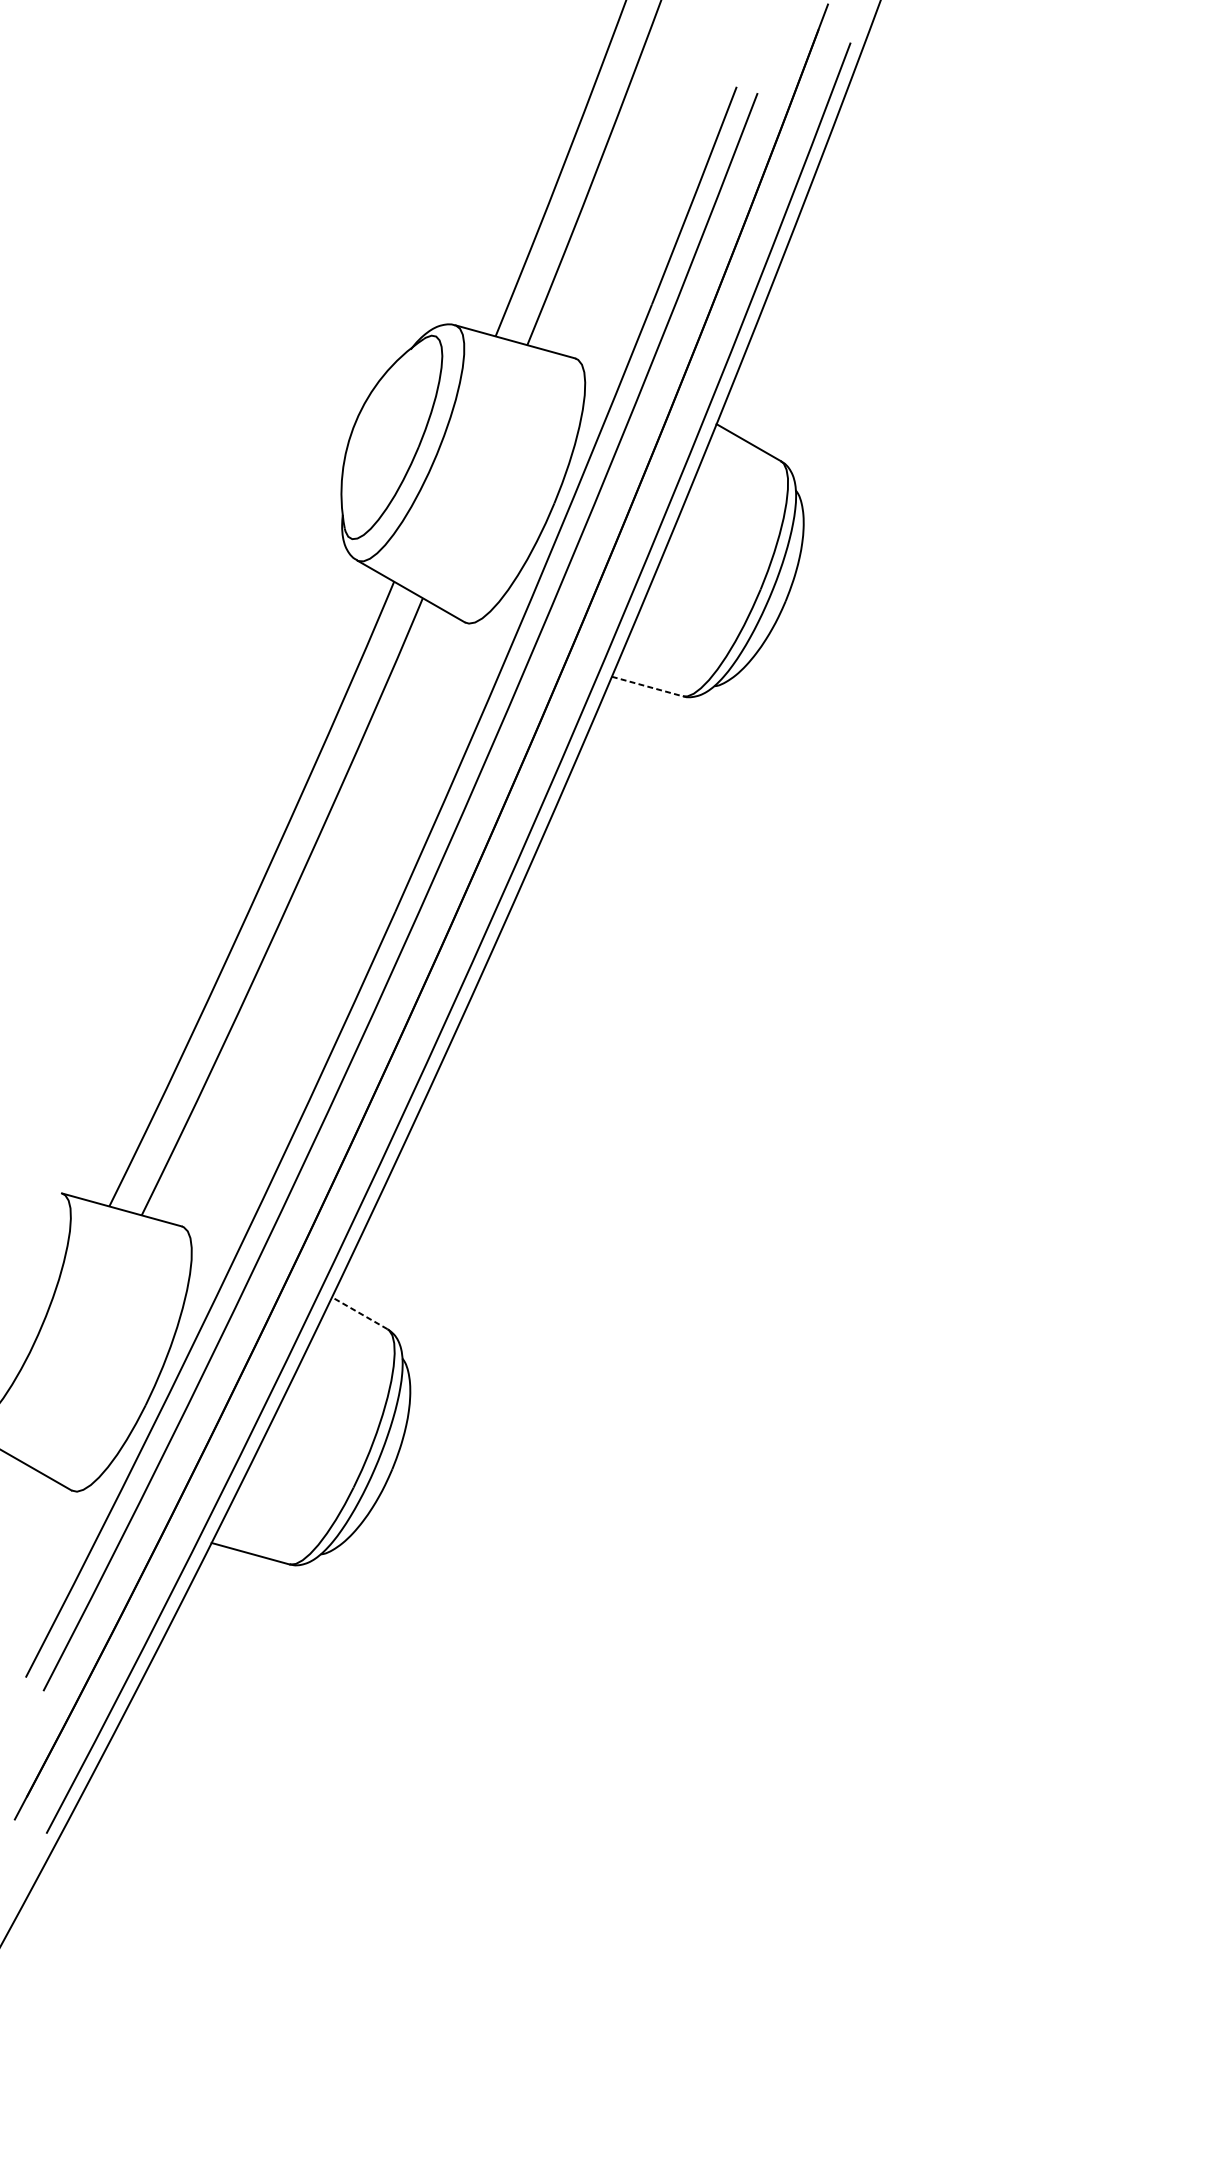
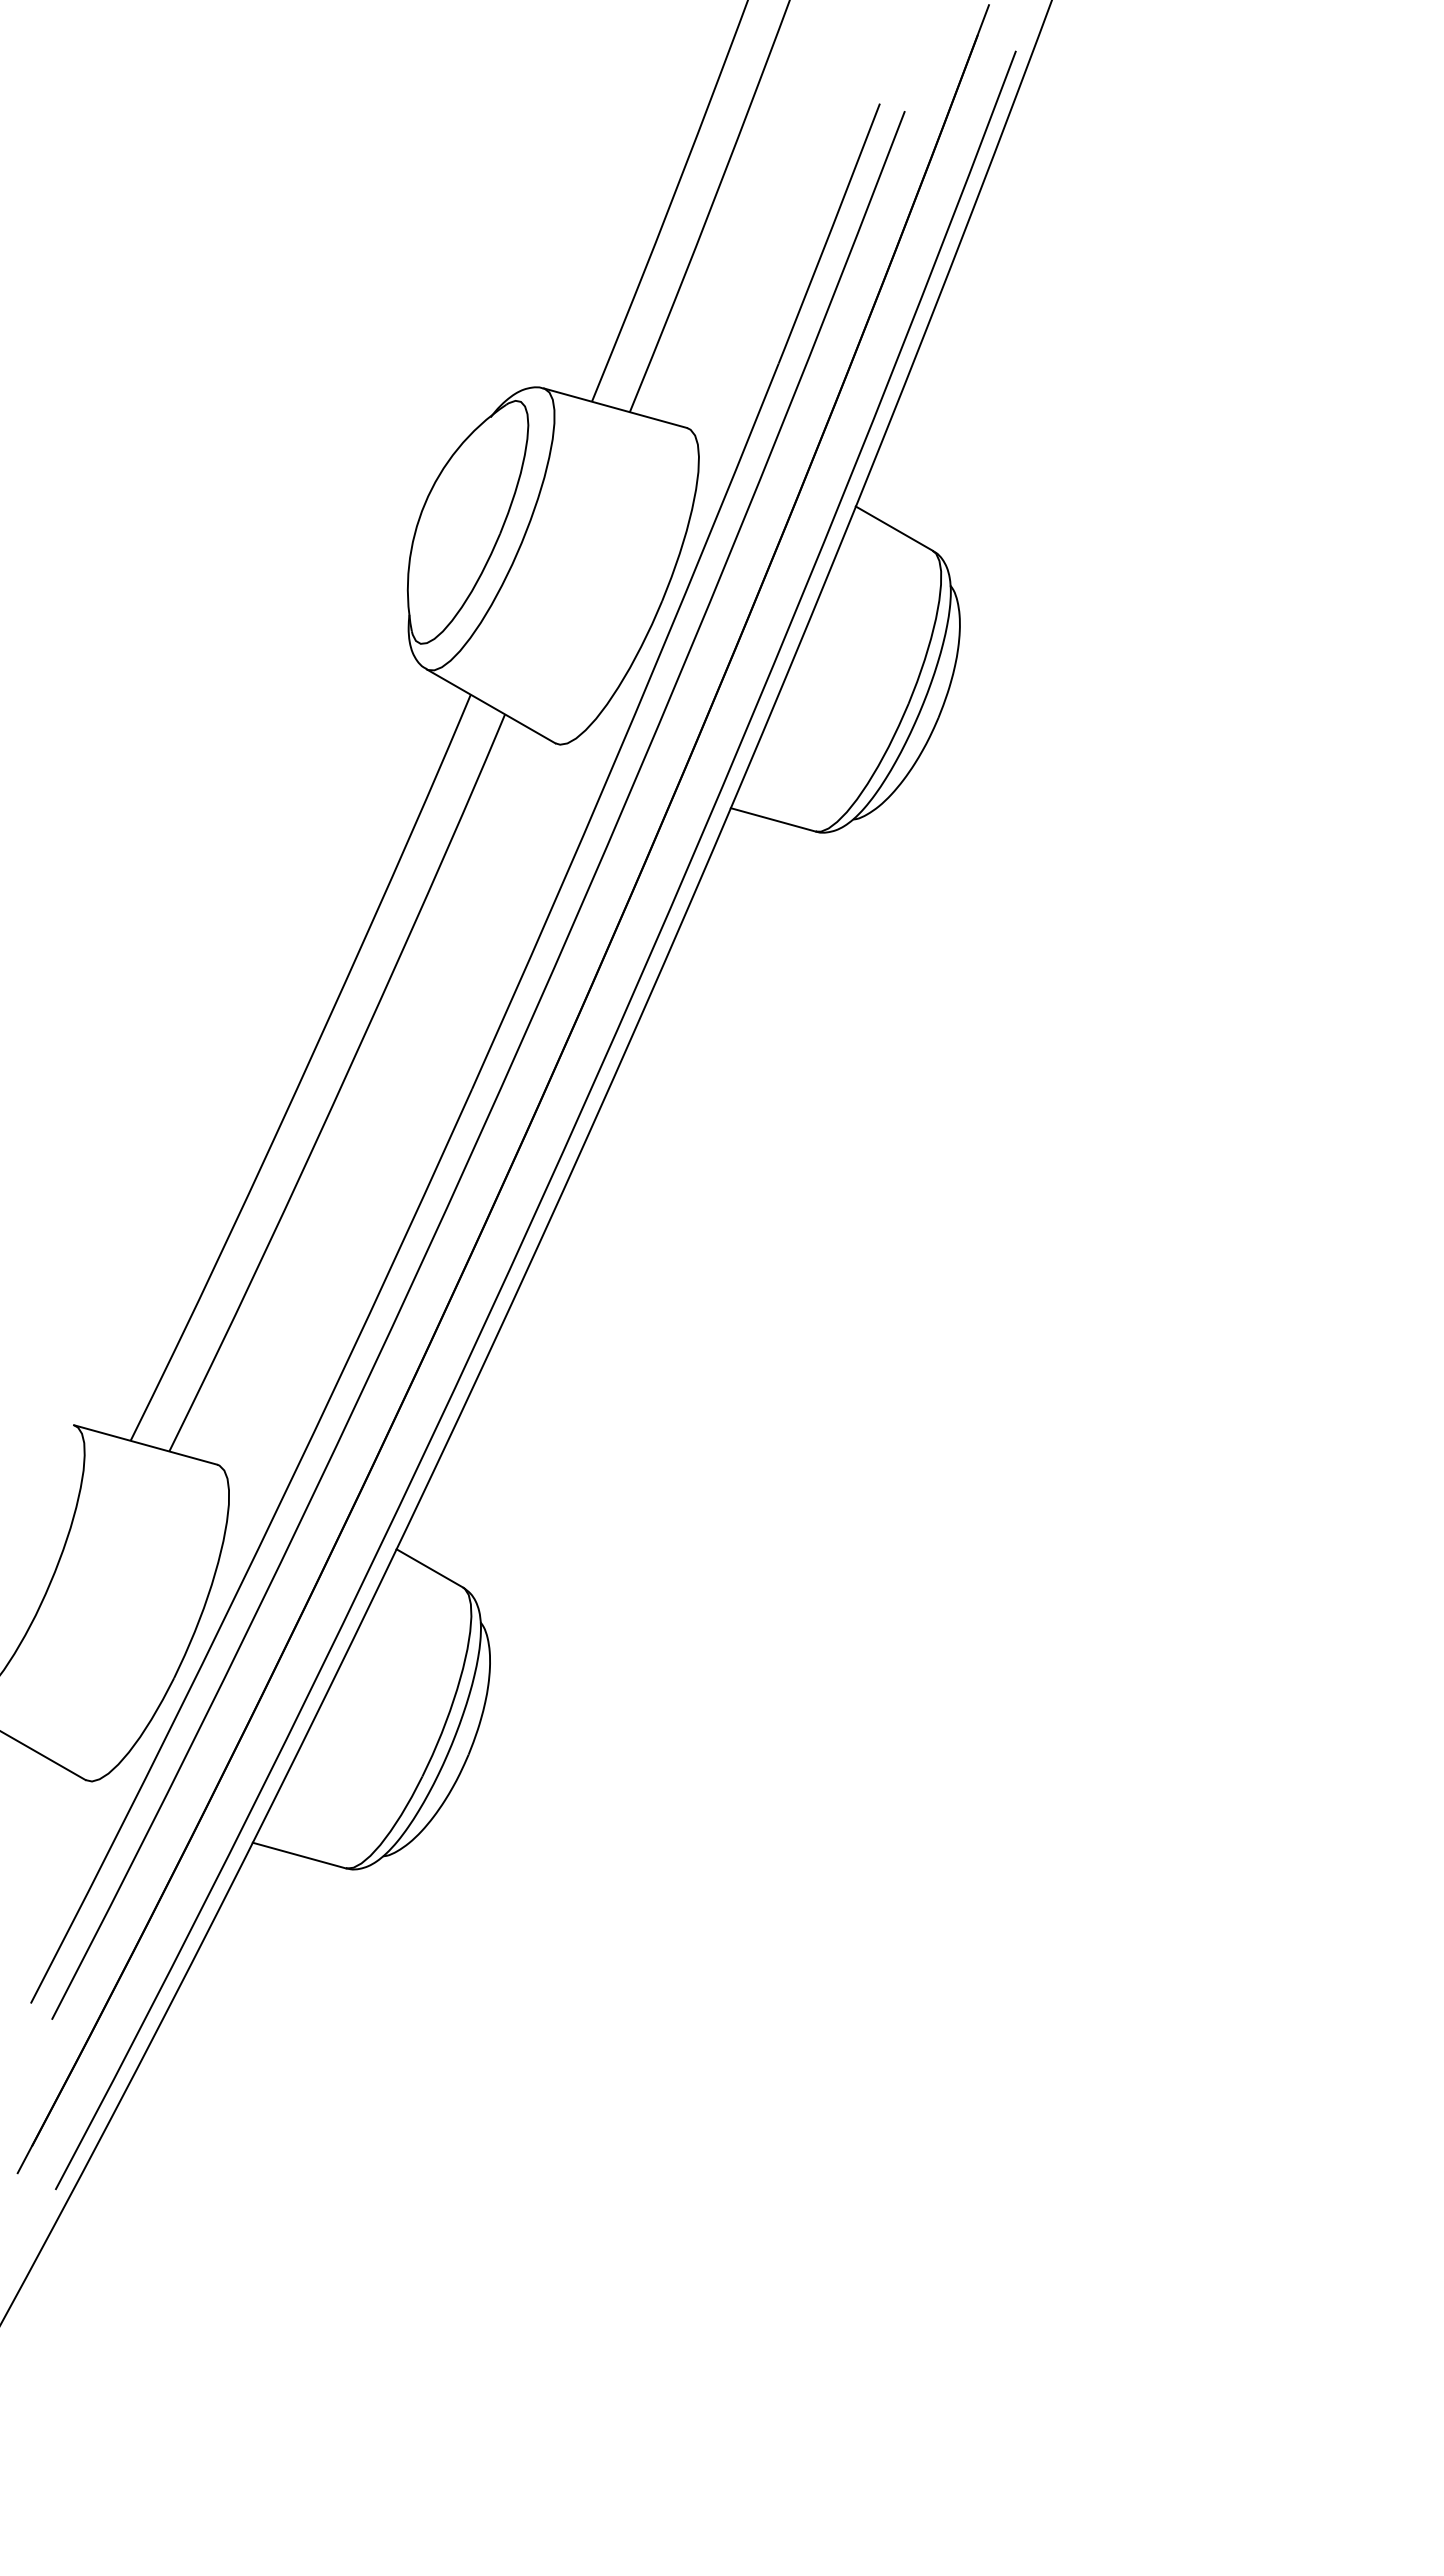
line: (647, 686) -> (773, 819), dashed -> solid
line: (359, 1313) -> (429, 1568), dashed -> solid

